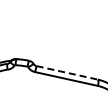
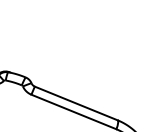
line: (67, 72) -> (76, 103), dashed -> solid

